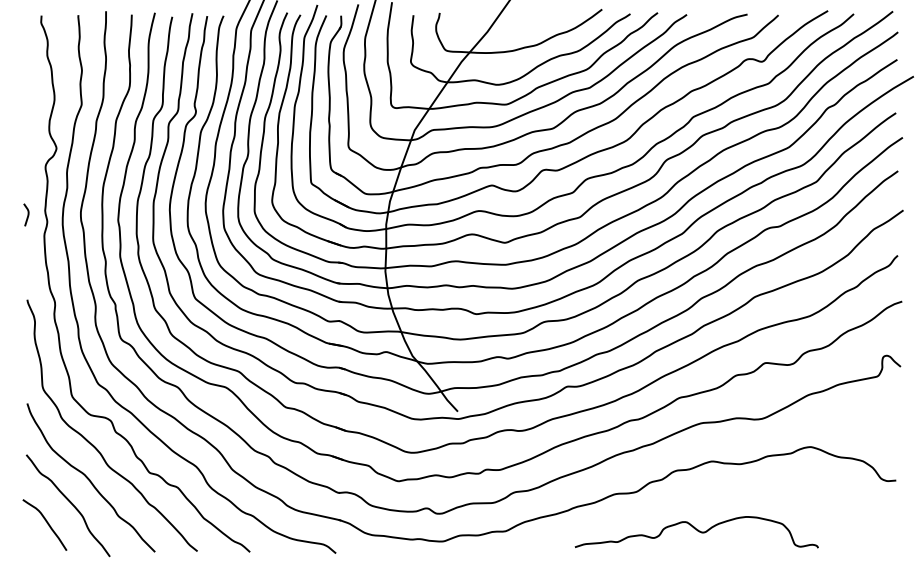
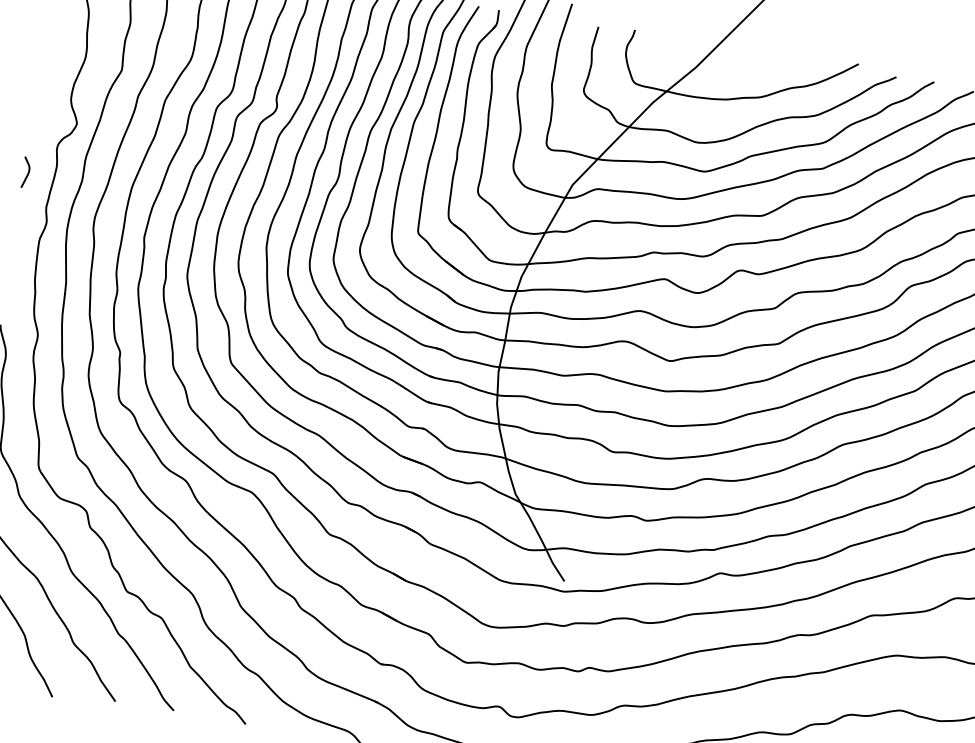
curve: (27, 214) -> (27, 172), moved

